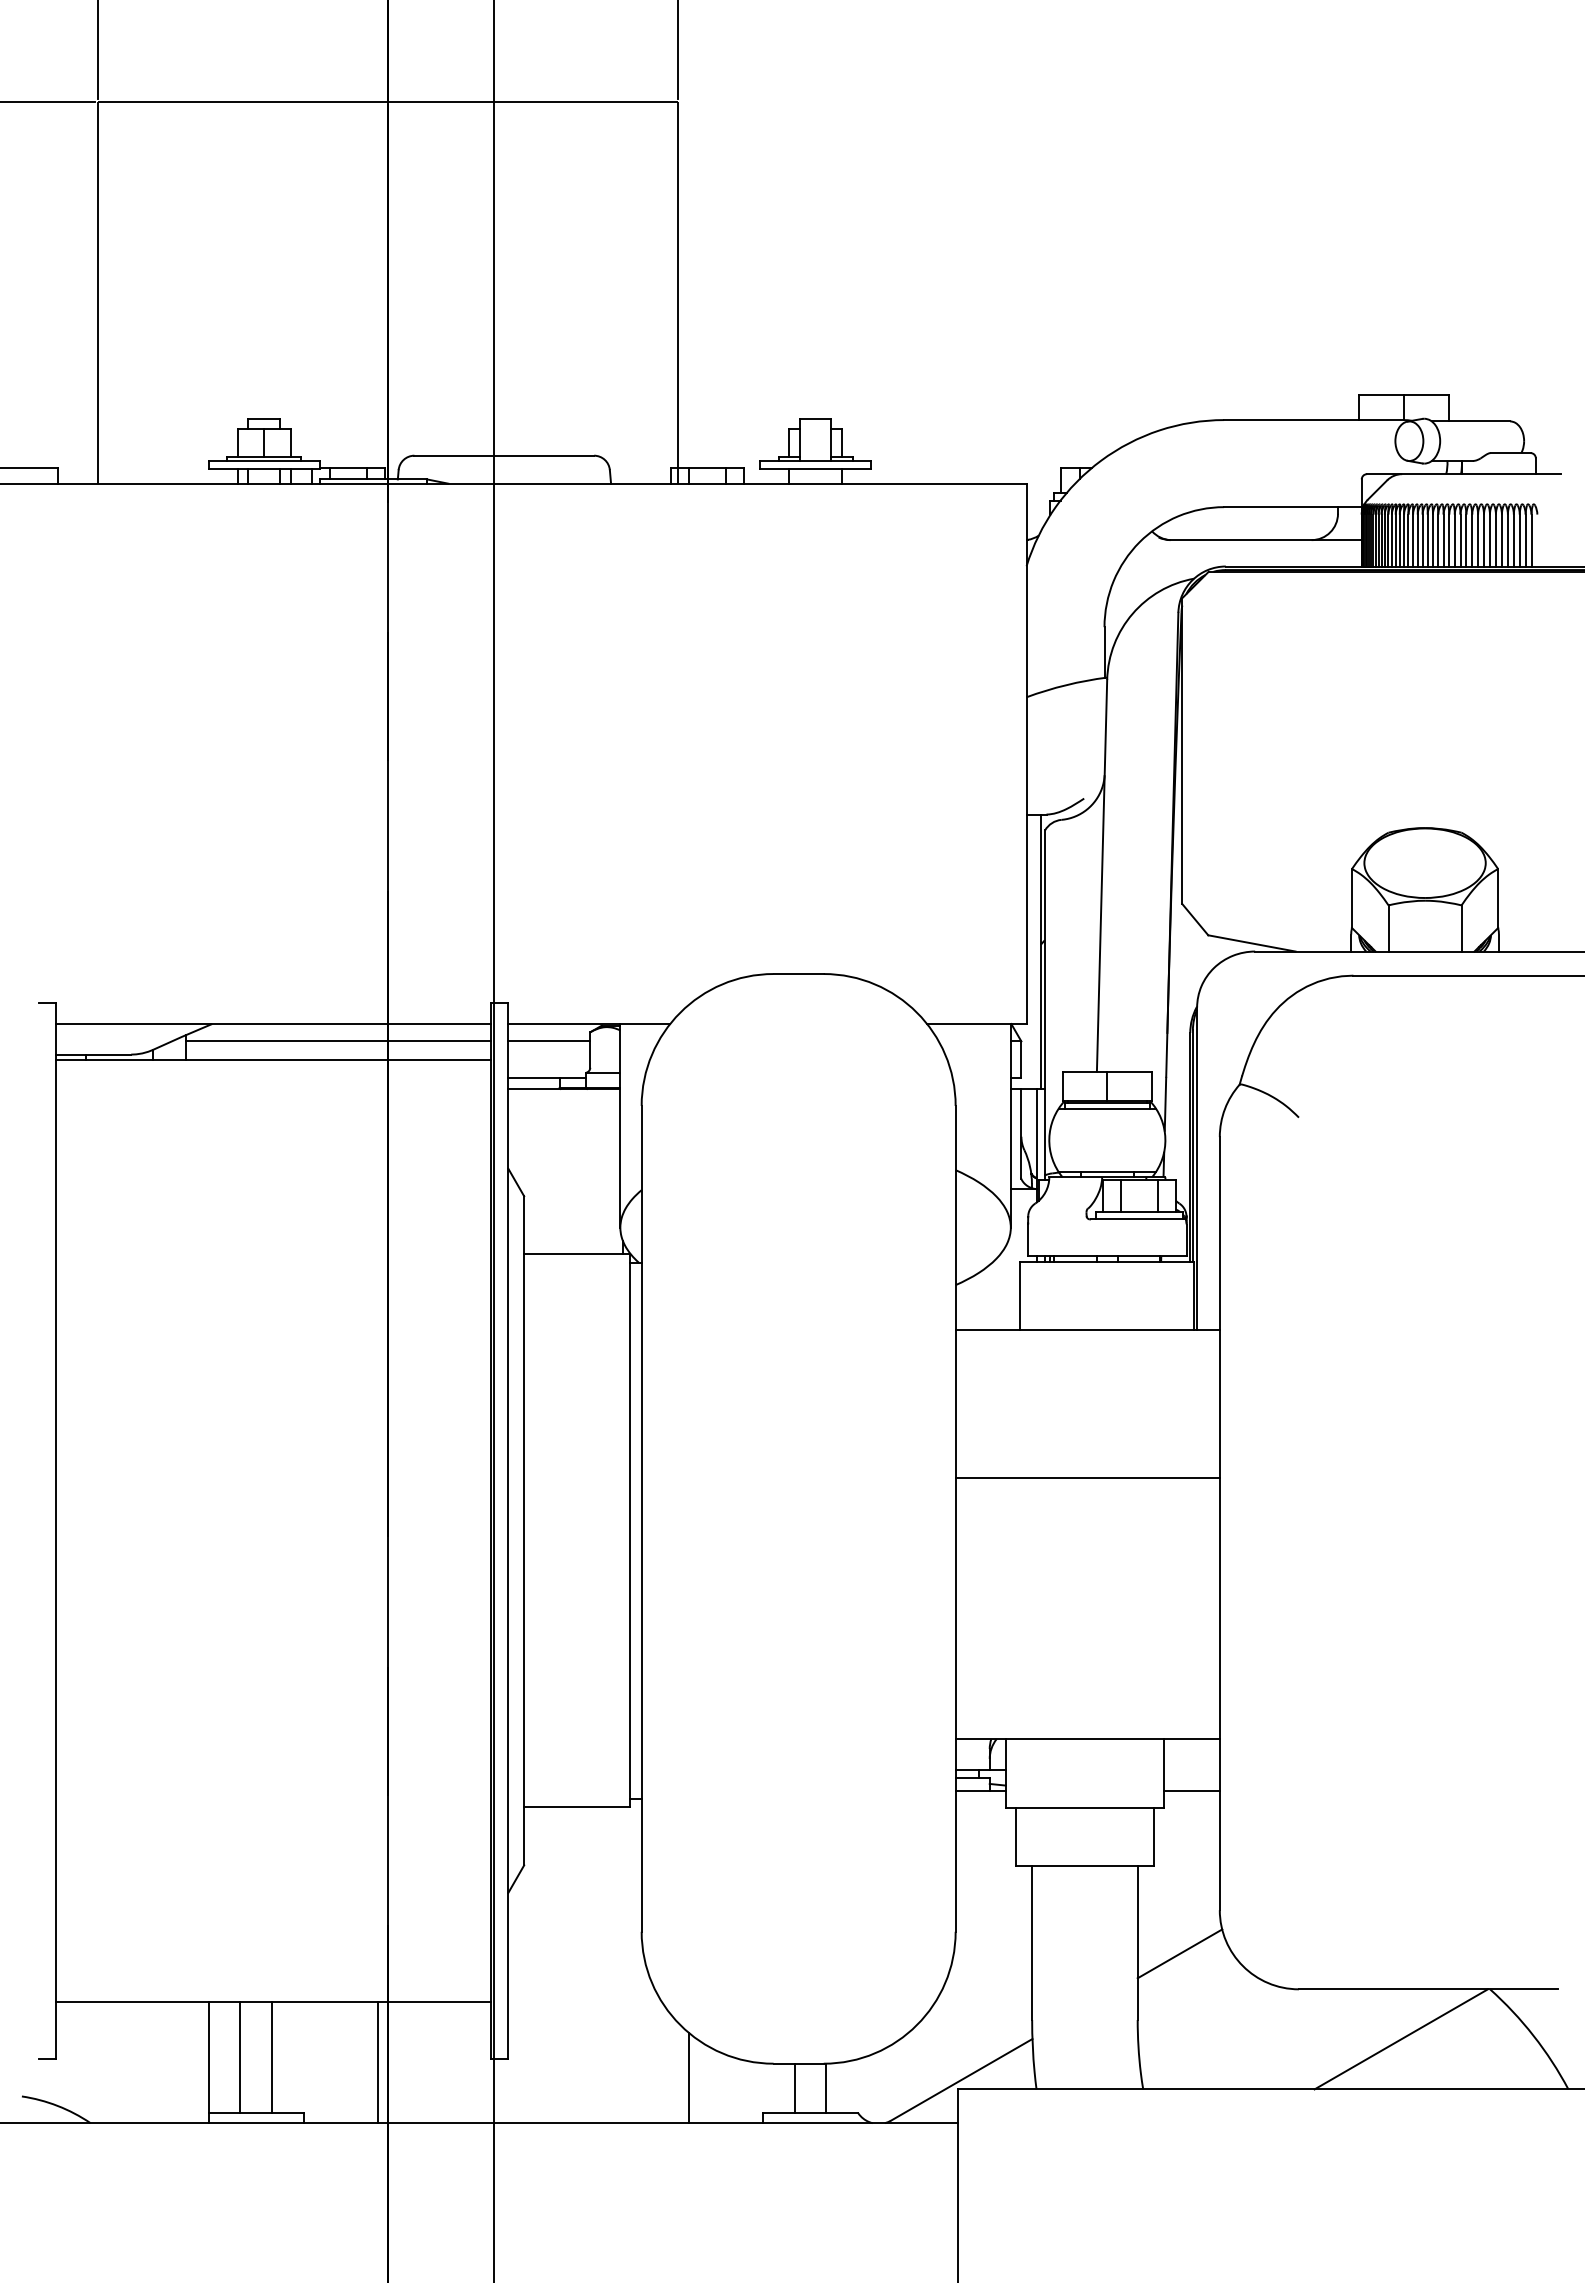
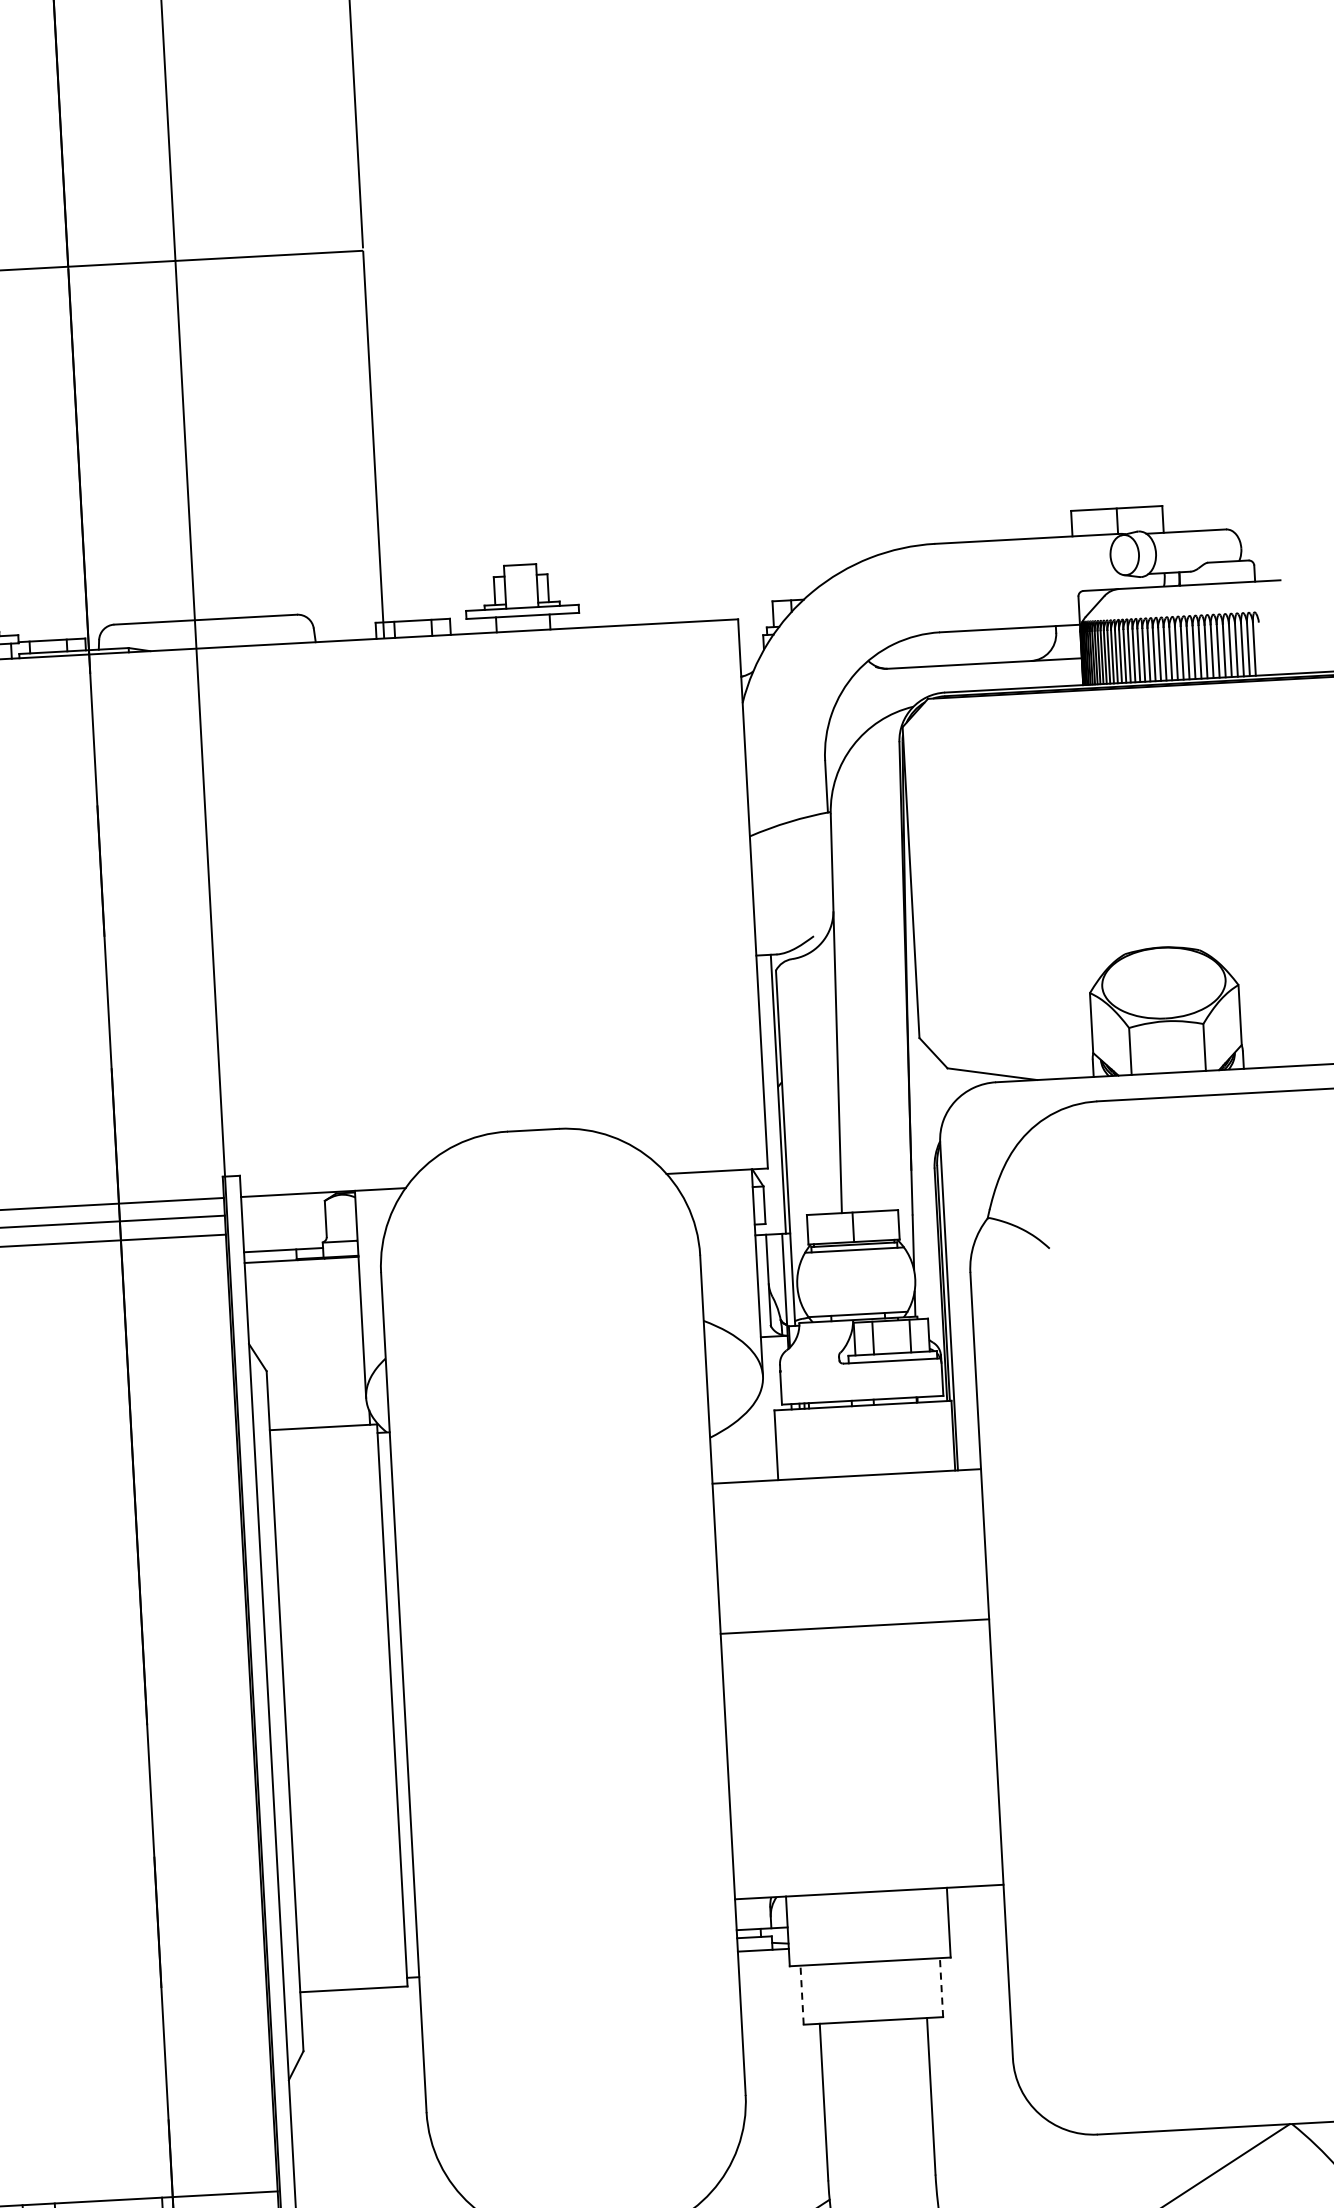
line: (549, 1041) -> (283, 1212), removed
line: (1191, 1790) -> (977, 1938), removed
line: (1016, 1836) -> (802, 1994), solid -> dashed
line: (1153, 1836) -> (941, 1987), solid -> dashed
line: (1179, 1953) -> (974, 2104), removed

